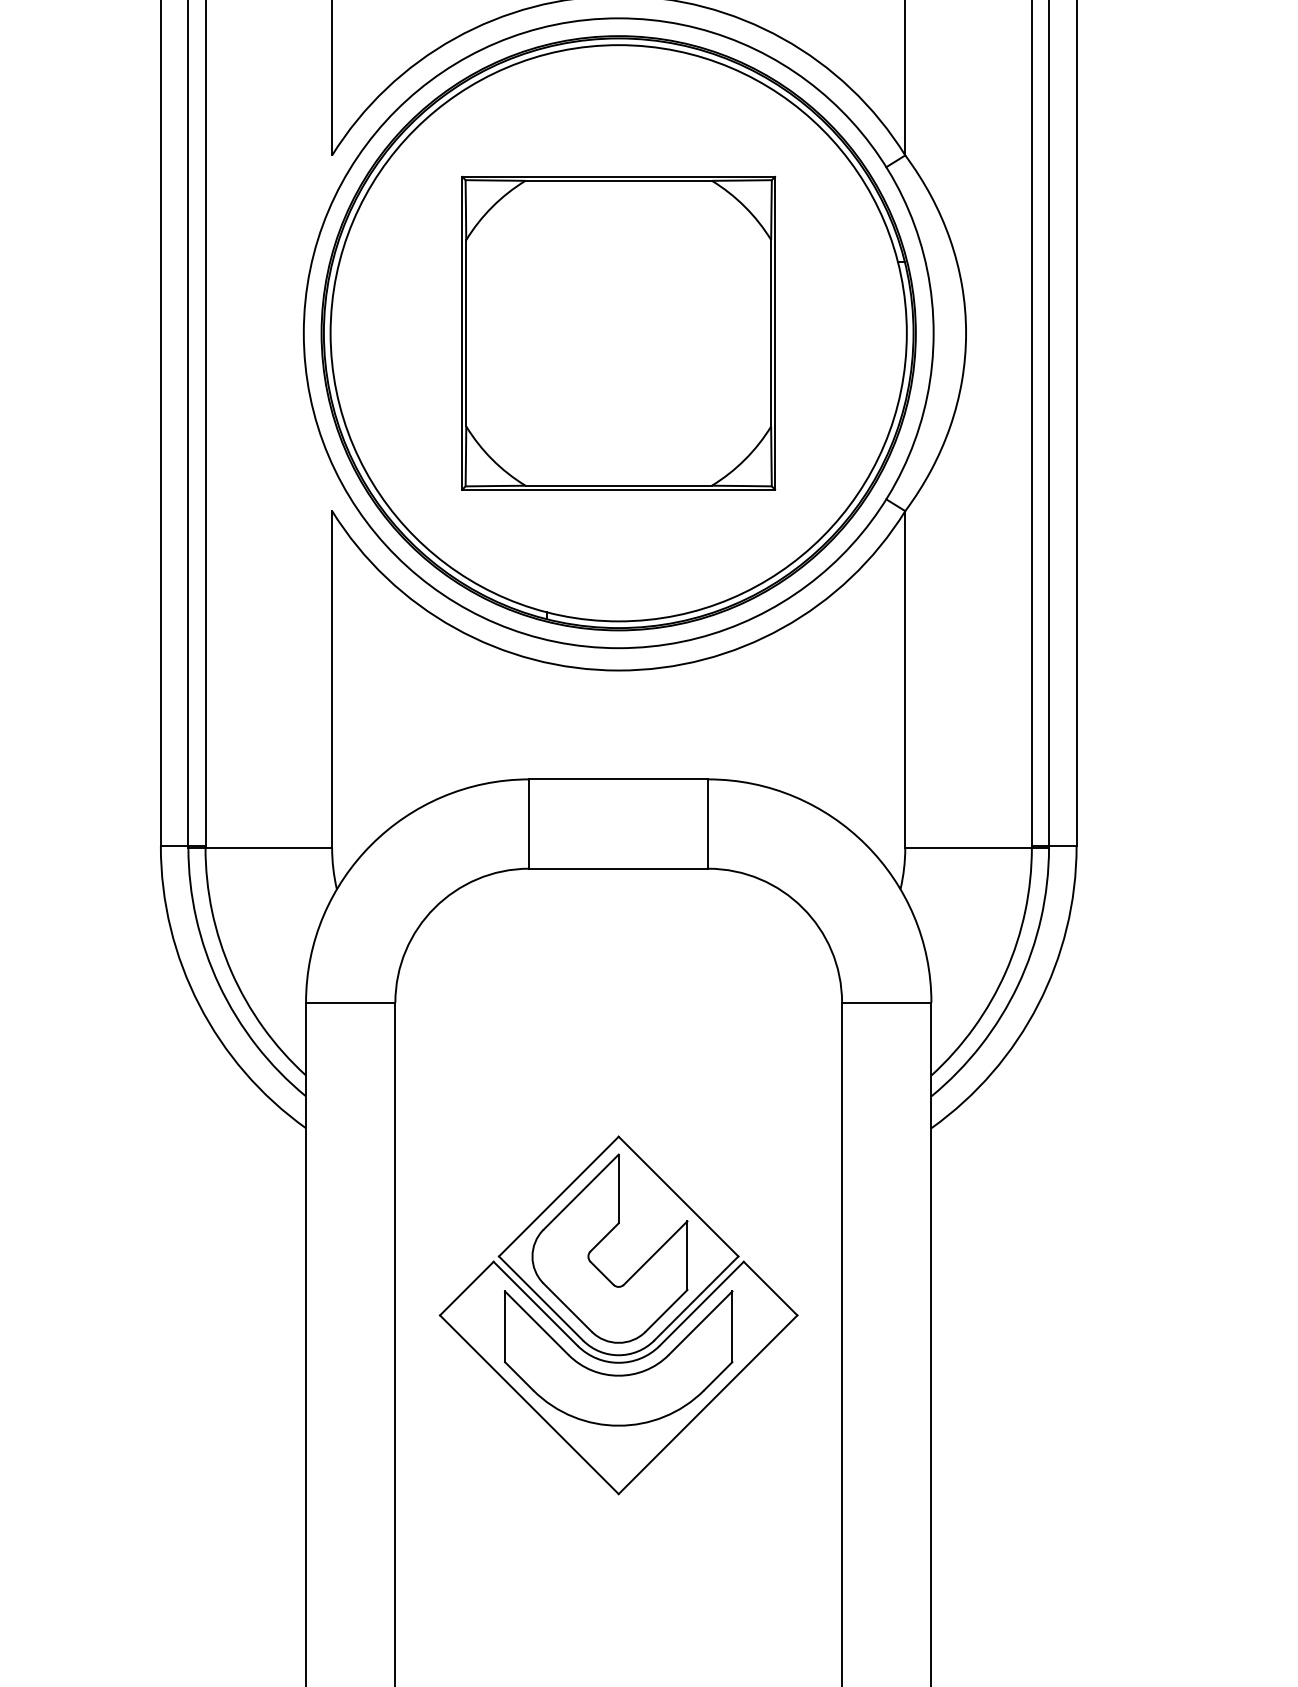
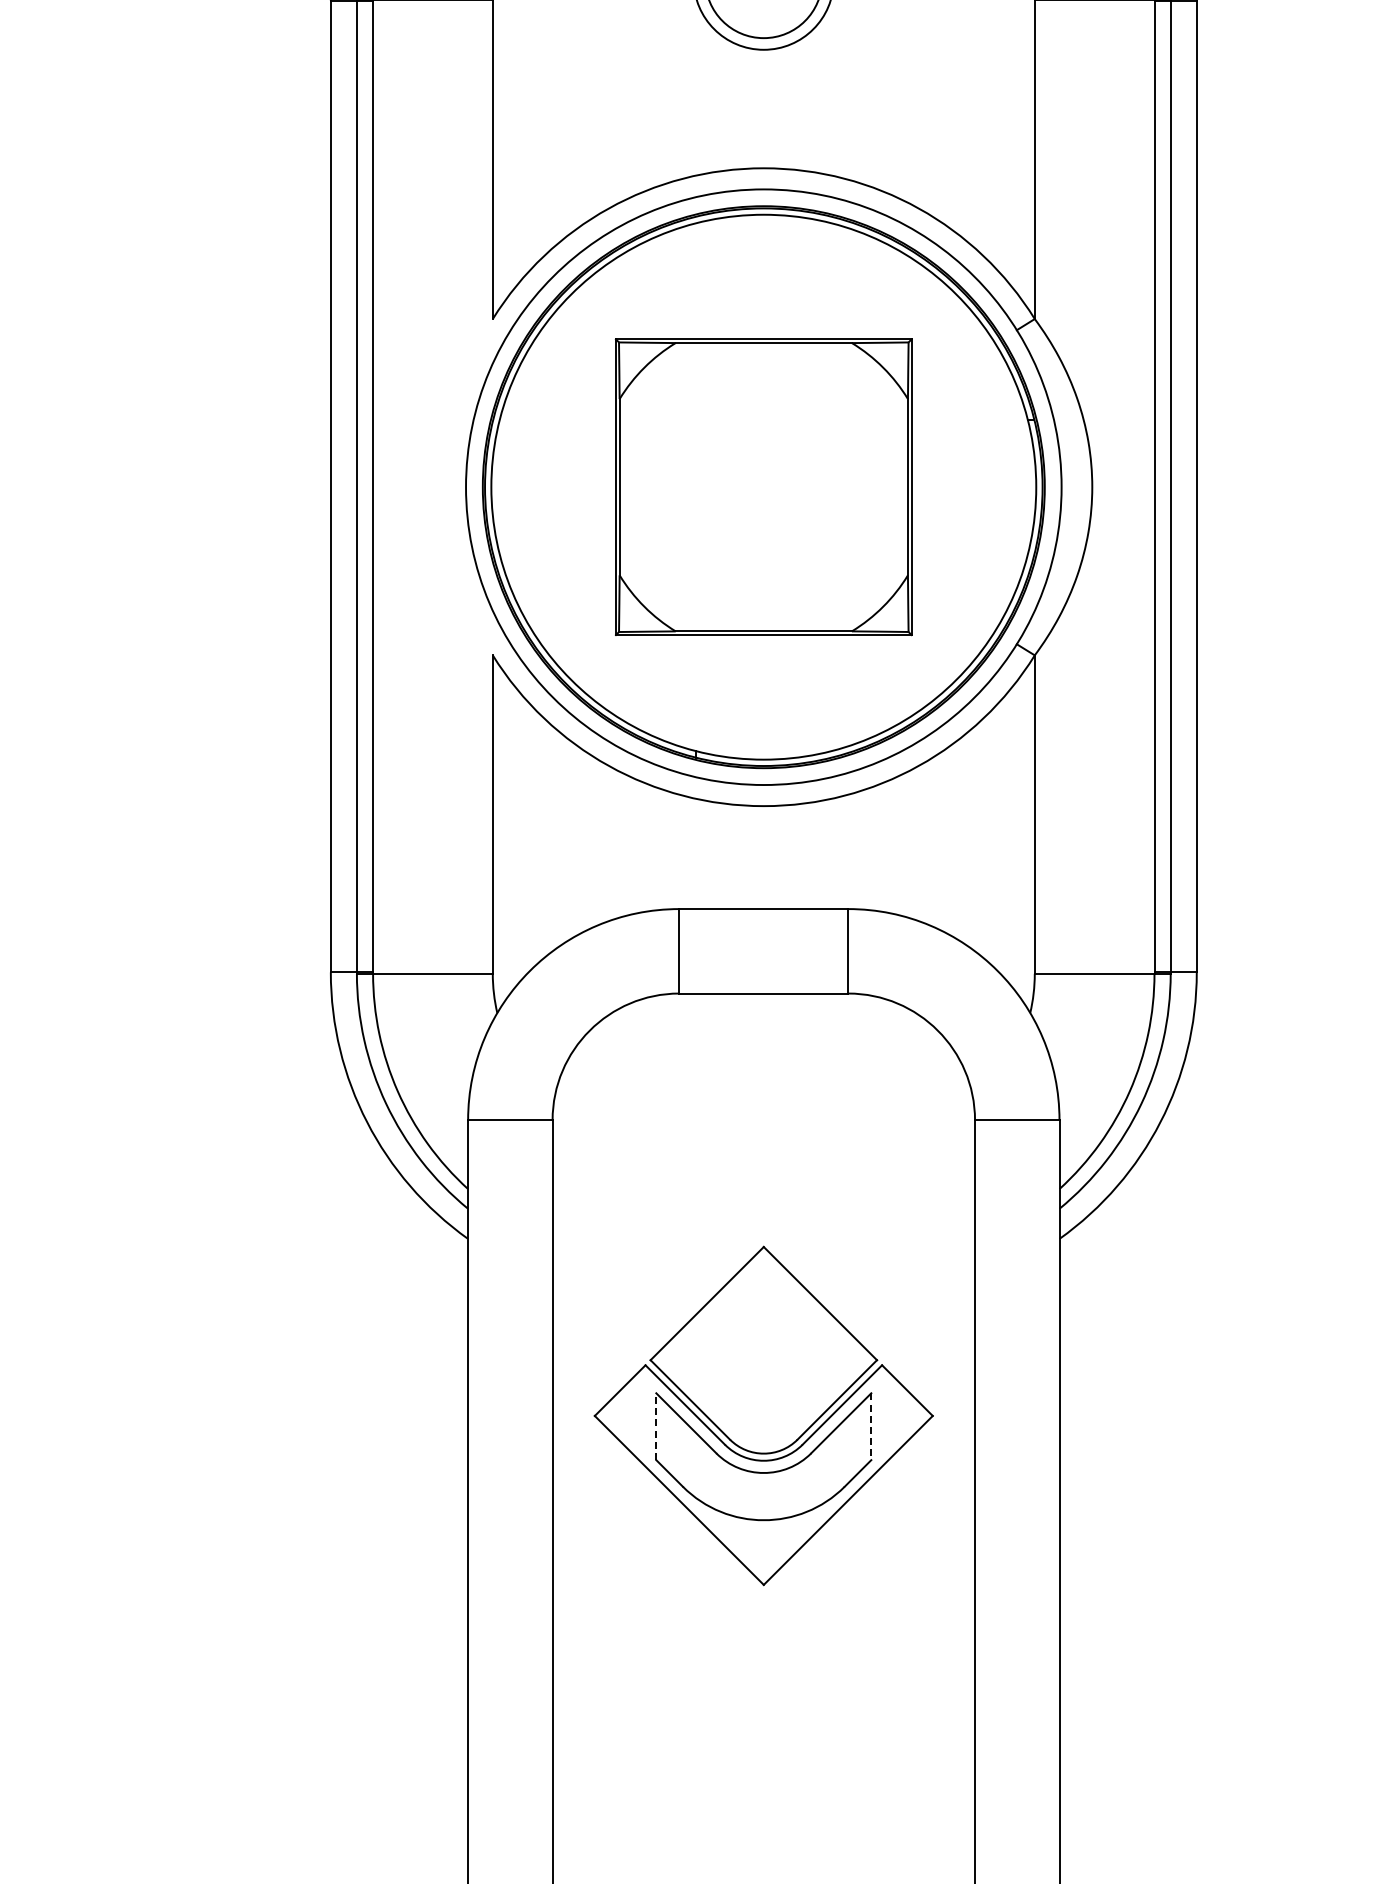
part: (602, 1240) -> (748, 1345), removed
line: (505, 1326) -> (656, 1426), solid -> dashed
line: (732, 1327) -> (871, 1427), solid -> dashed

